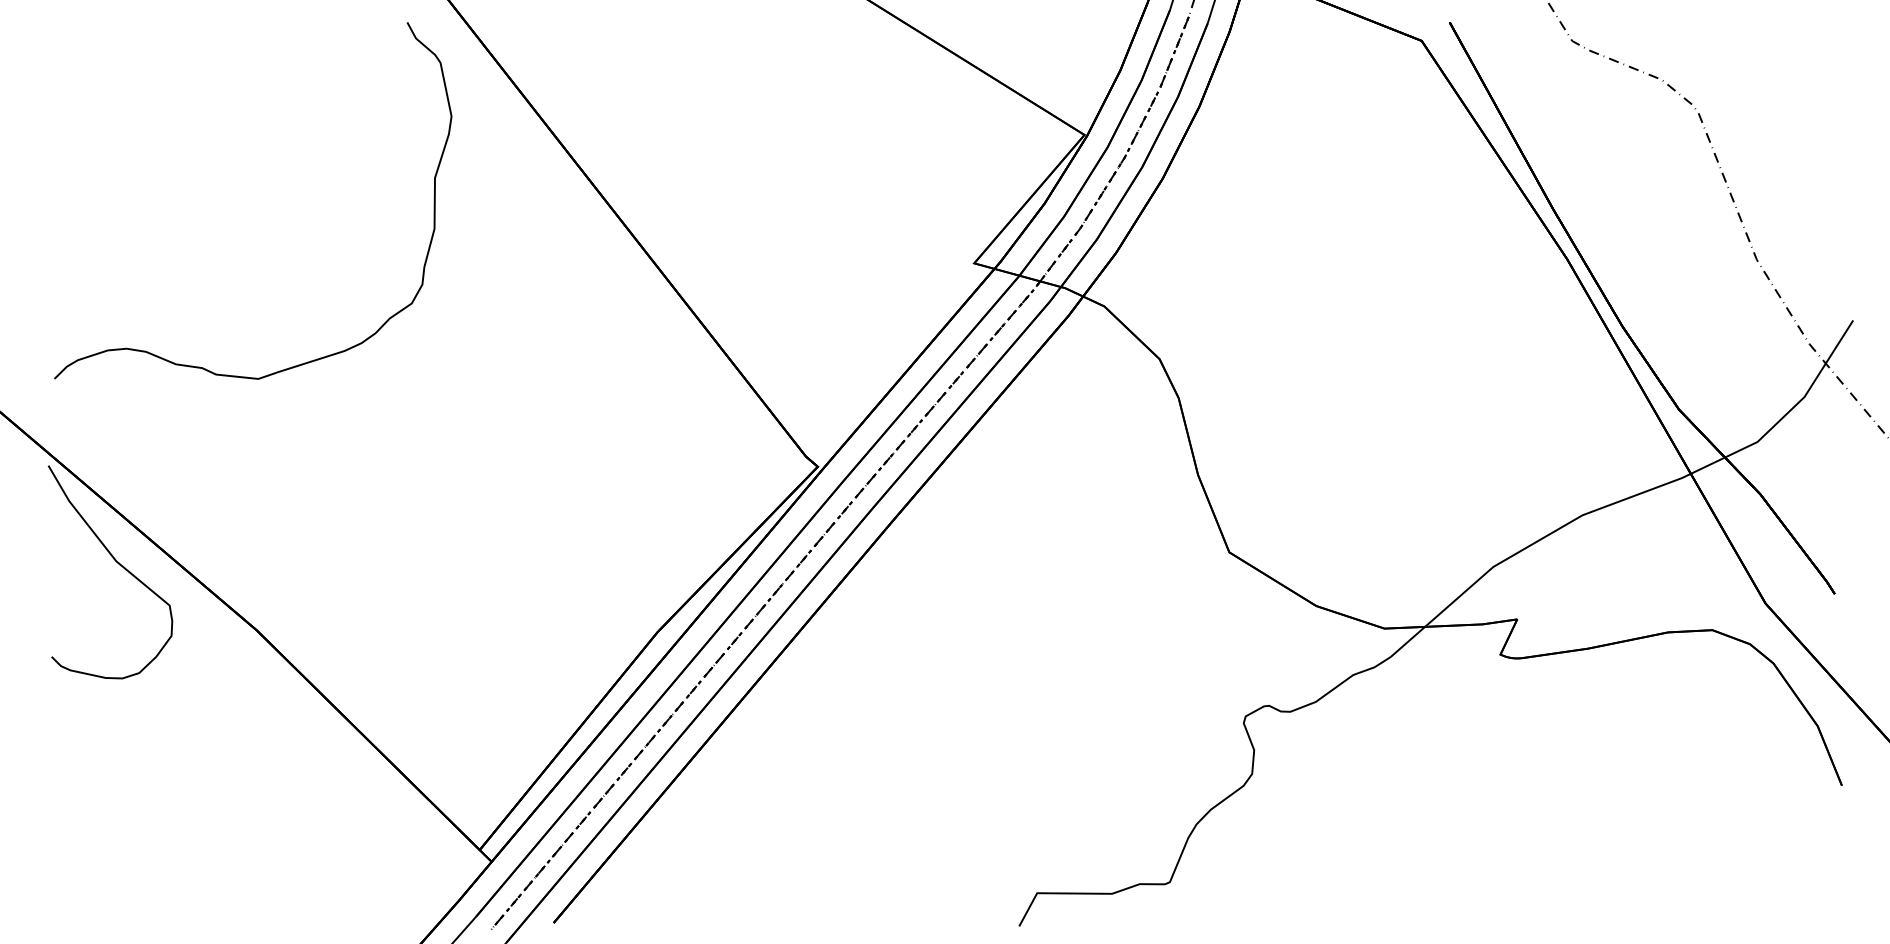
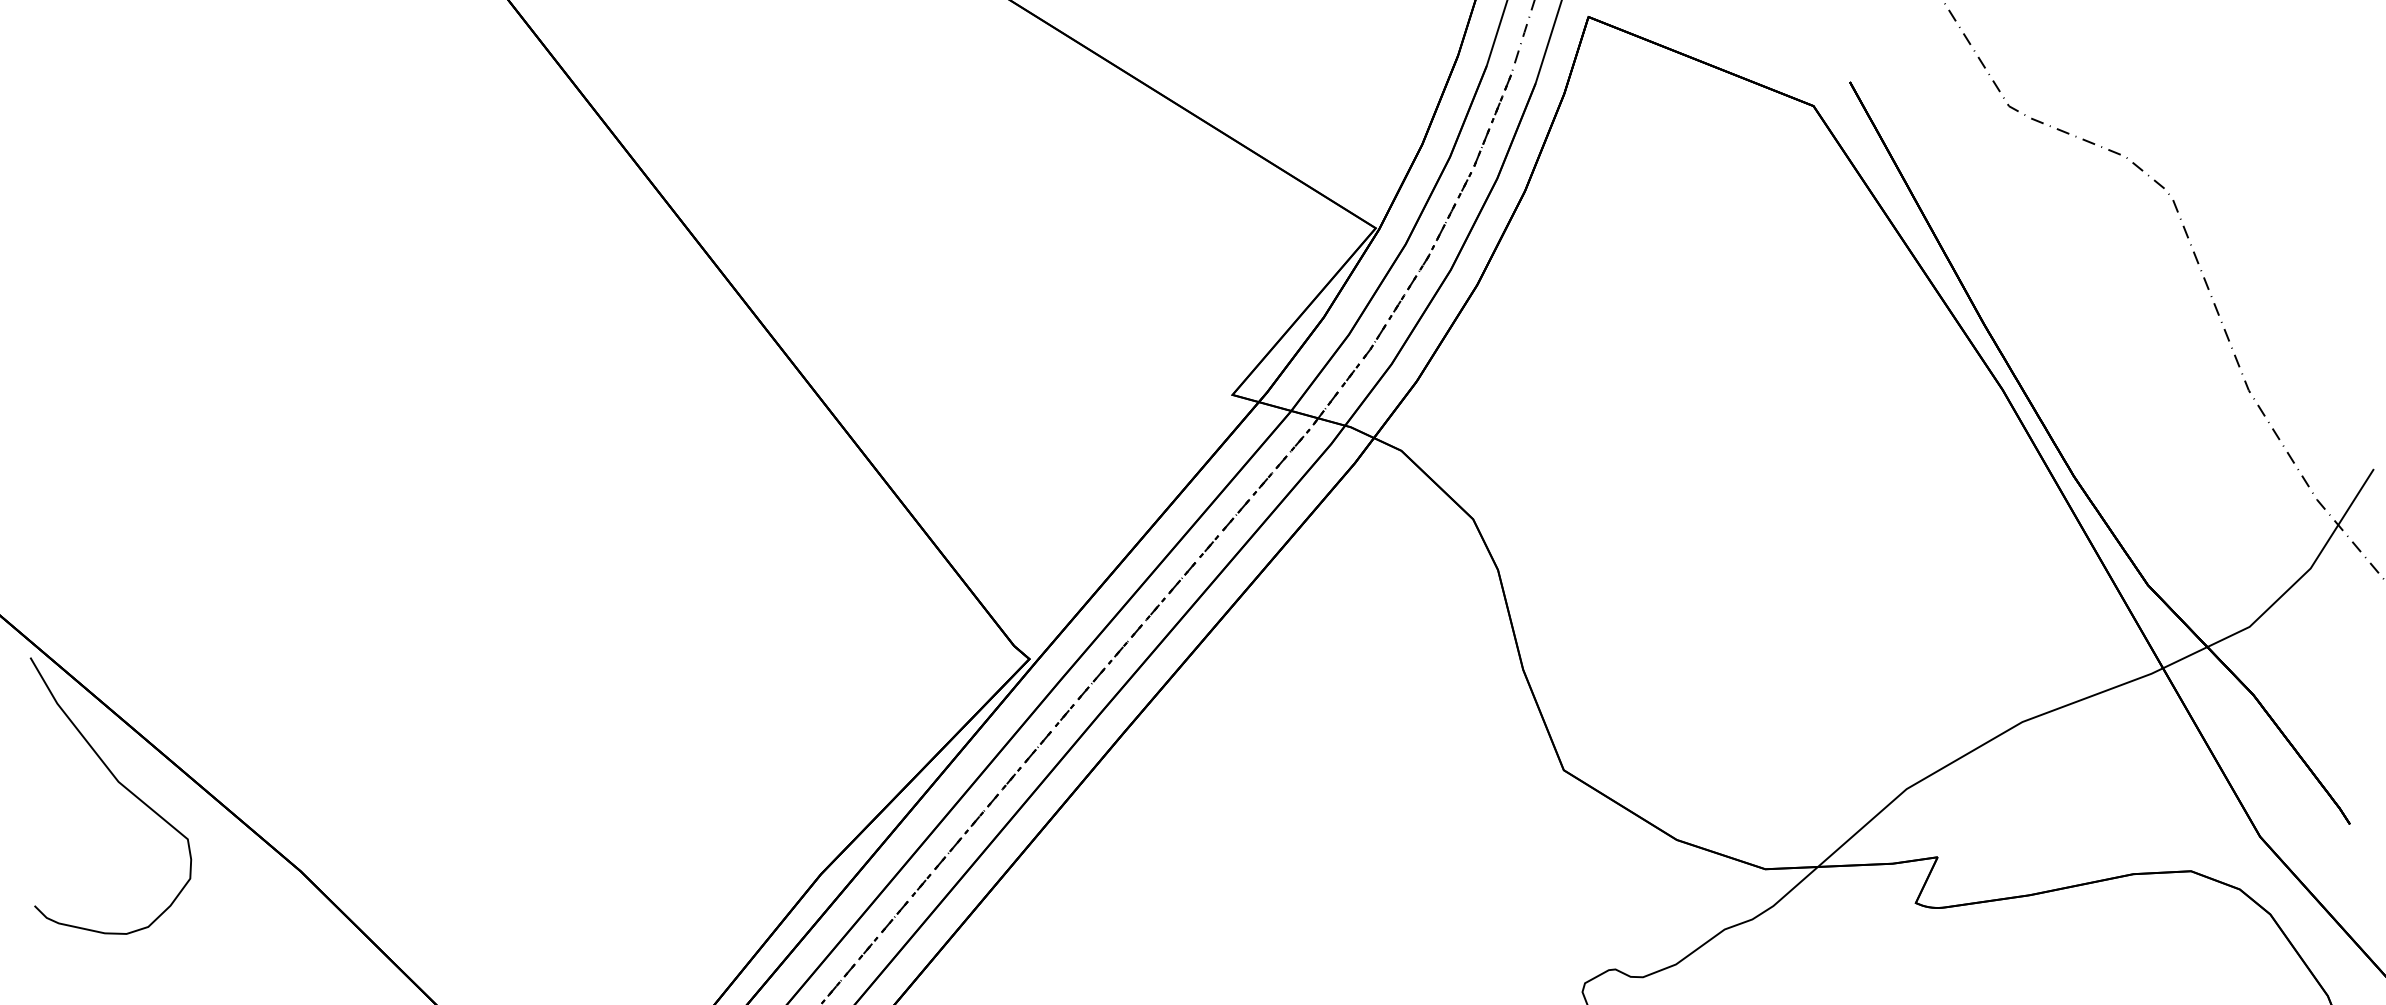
curve: (307, 361) -> (366, 522), removed

